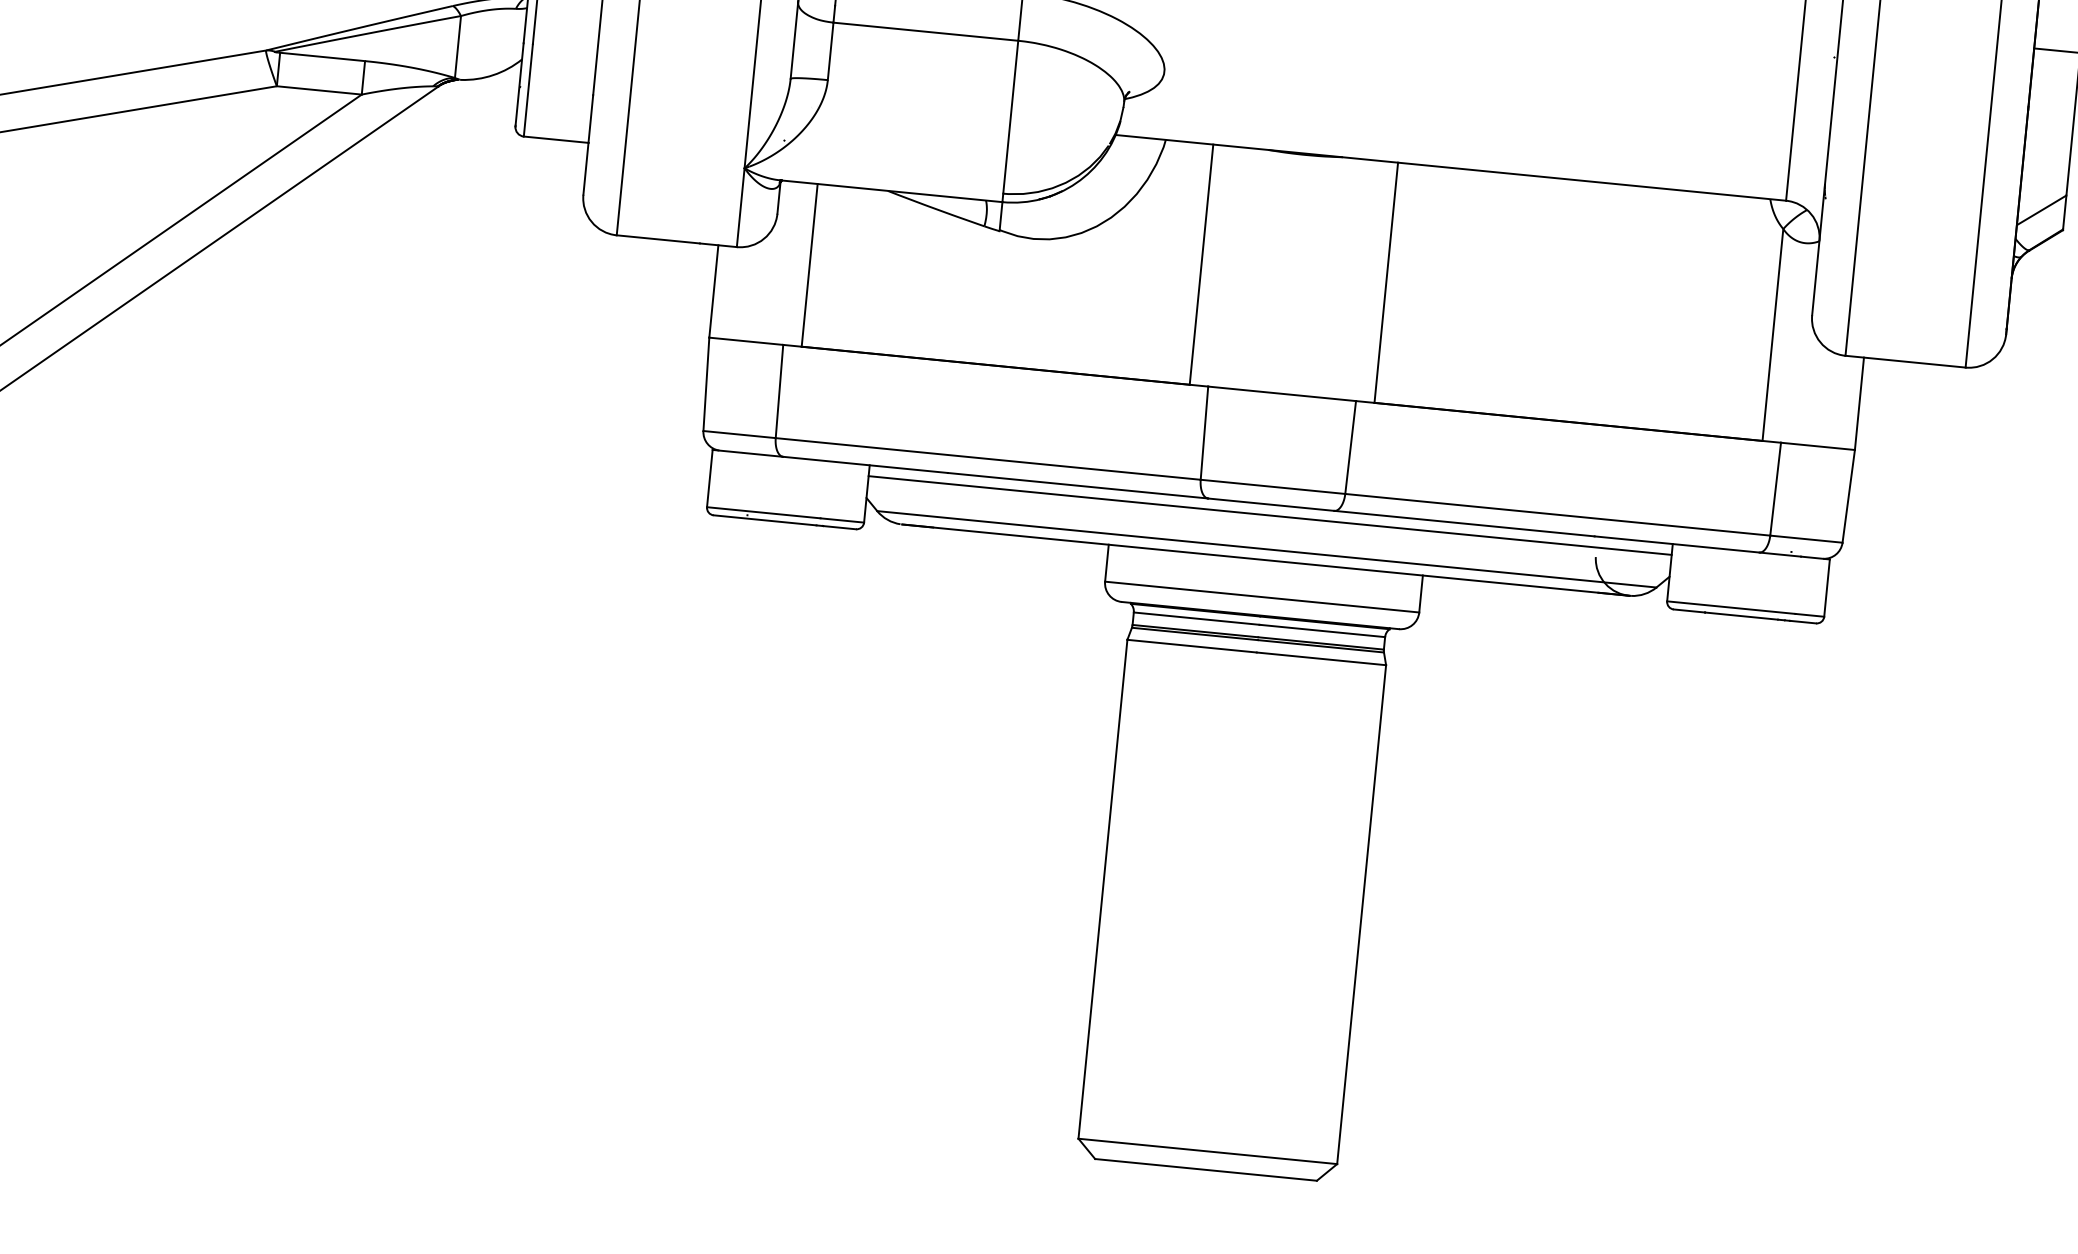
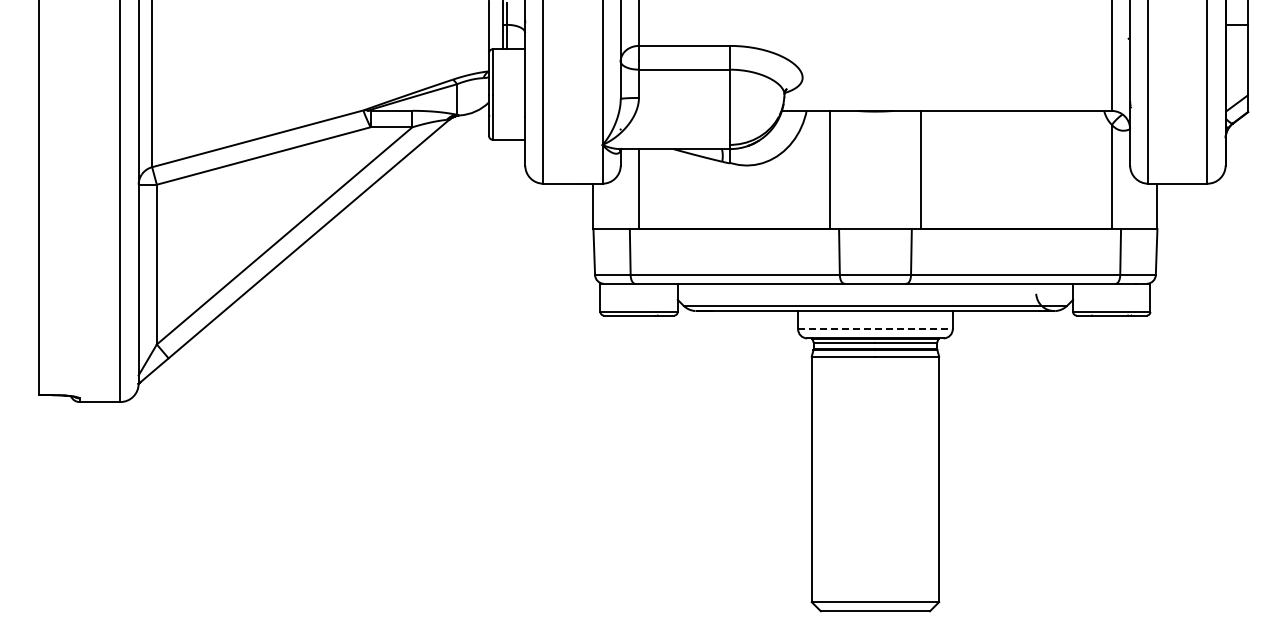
line: (1270, 516) -> (875, 289), removed
line: (1262, 597) -> (875, 329), solid -> dashed

